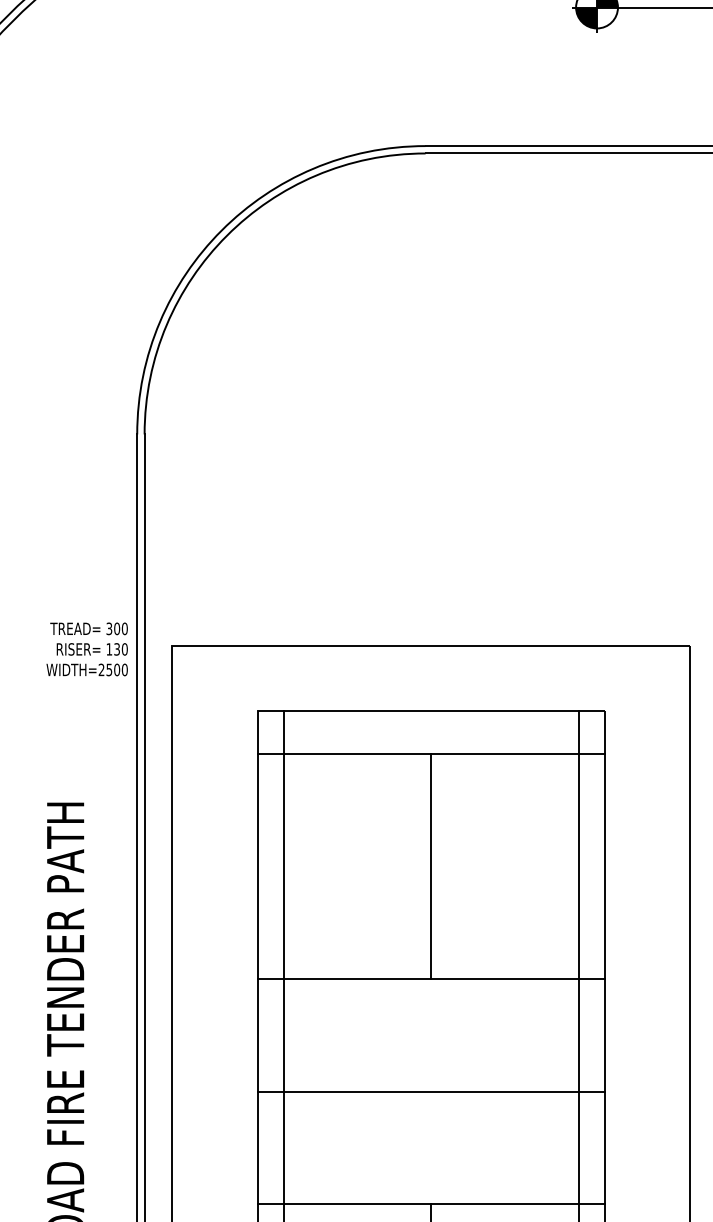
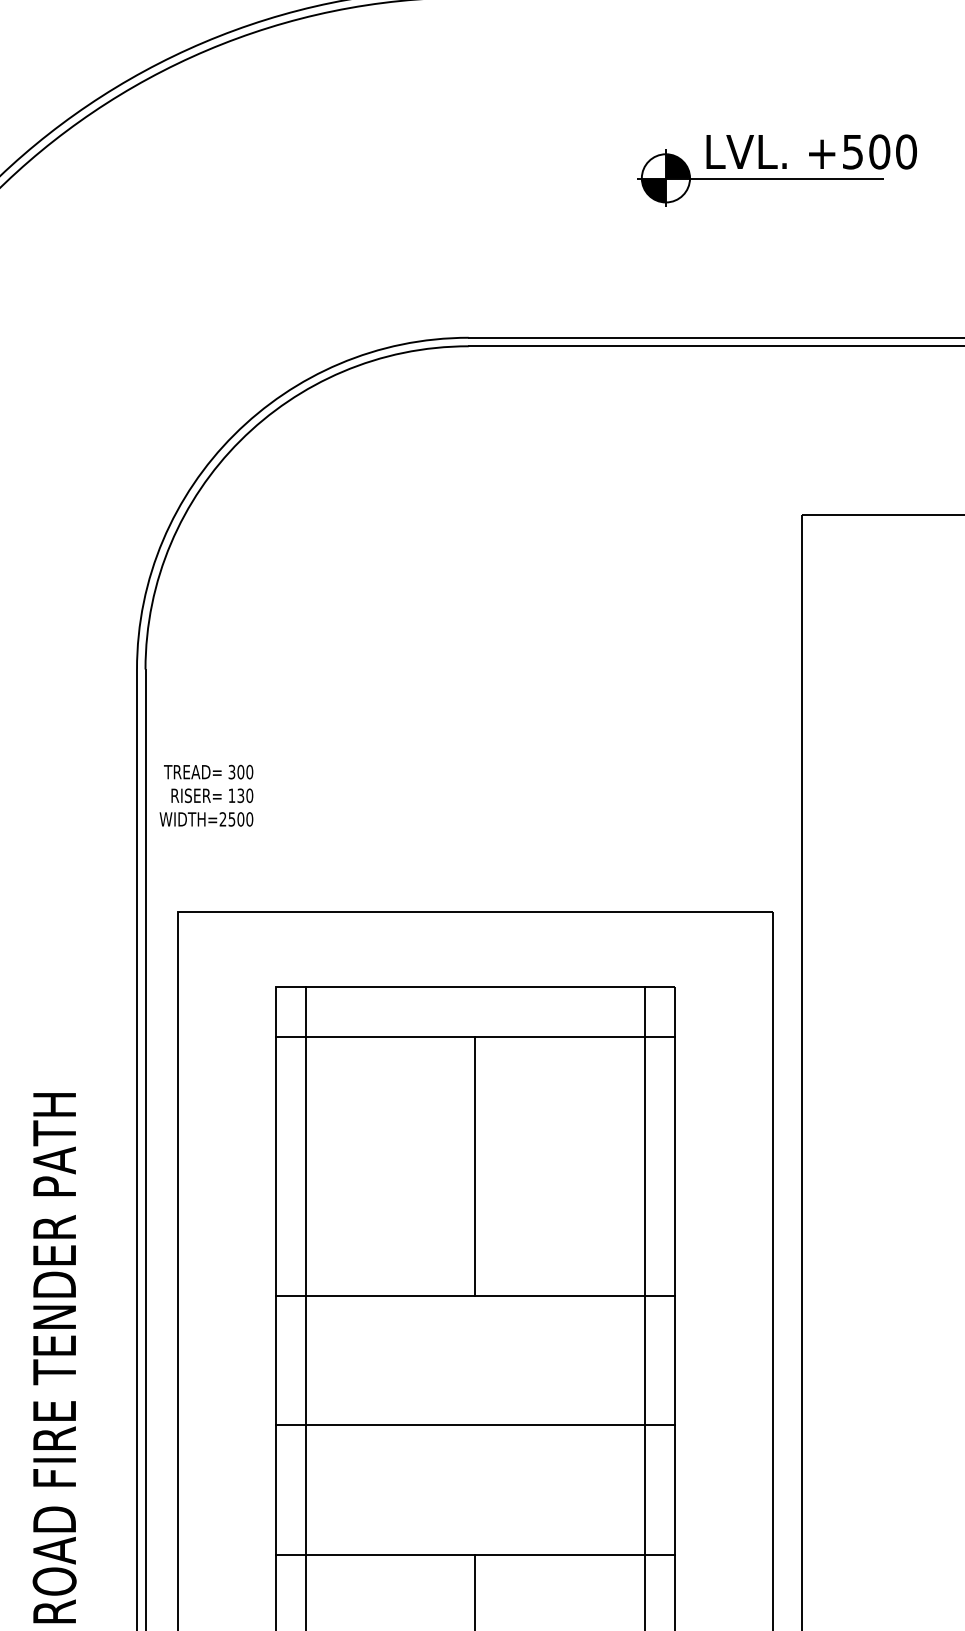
text: (87, 649) -> (206, 795), moved

